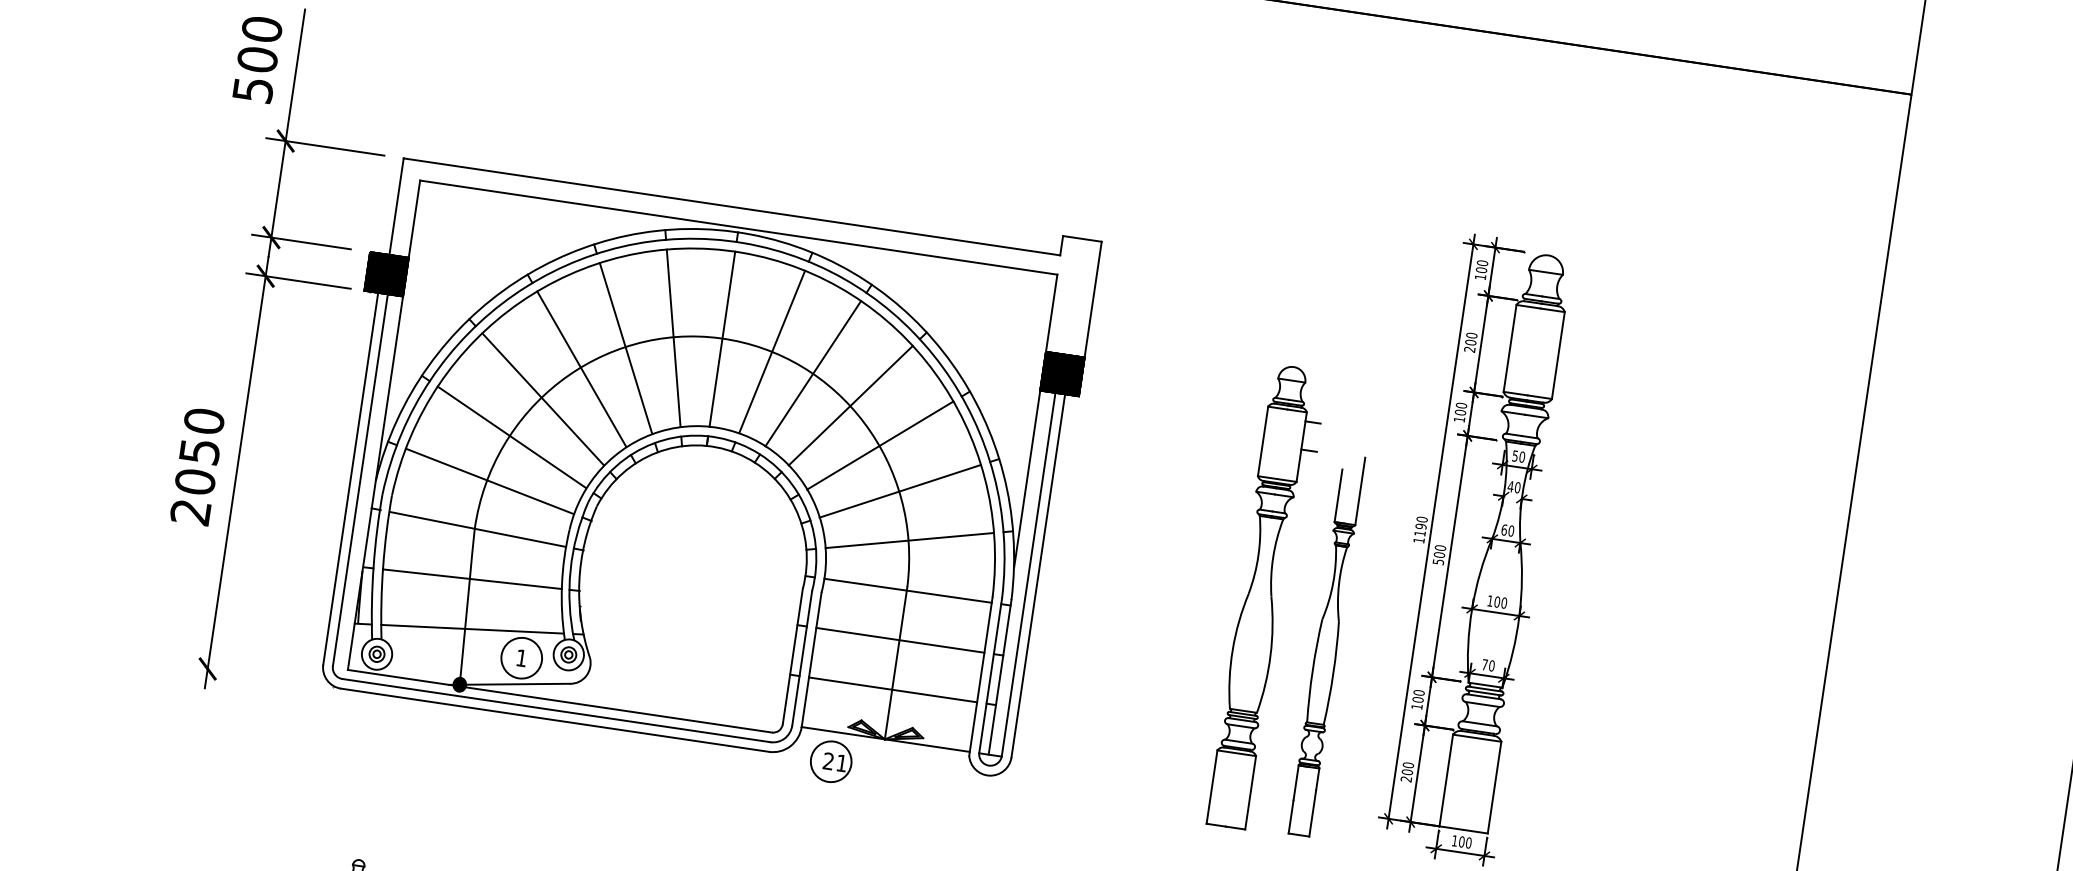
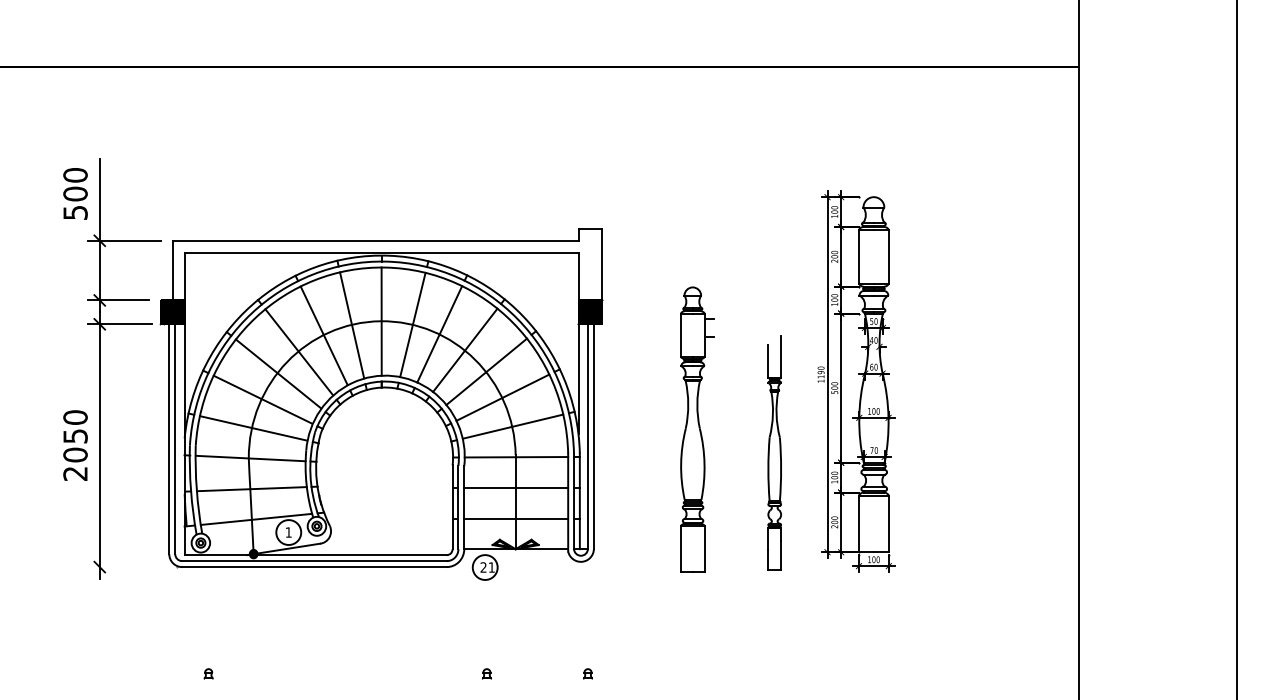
part: (1267, 598) -> (697, 429), moved

